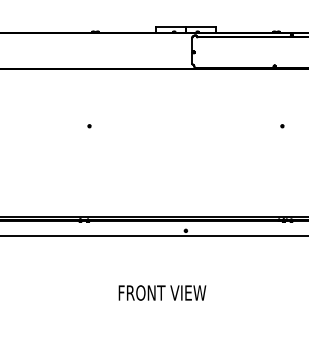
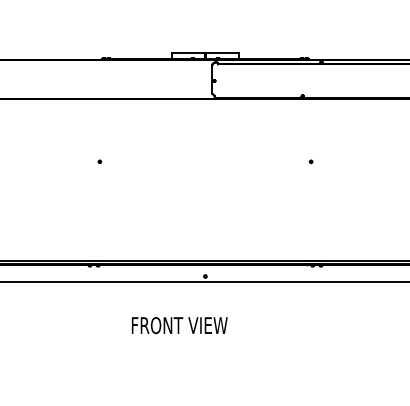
text: (162, 292) -> (179, 325), moved

